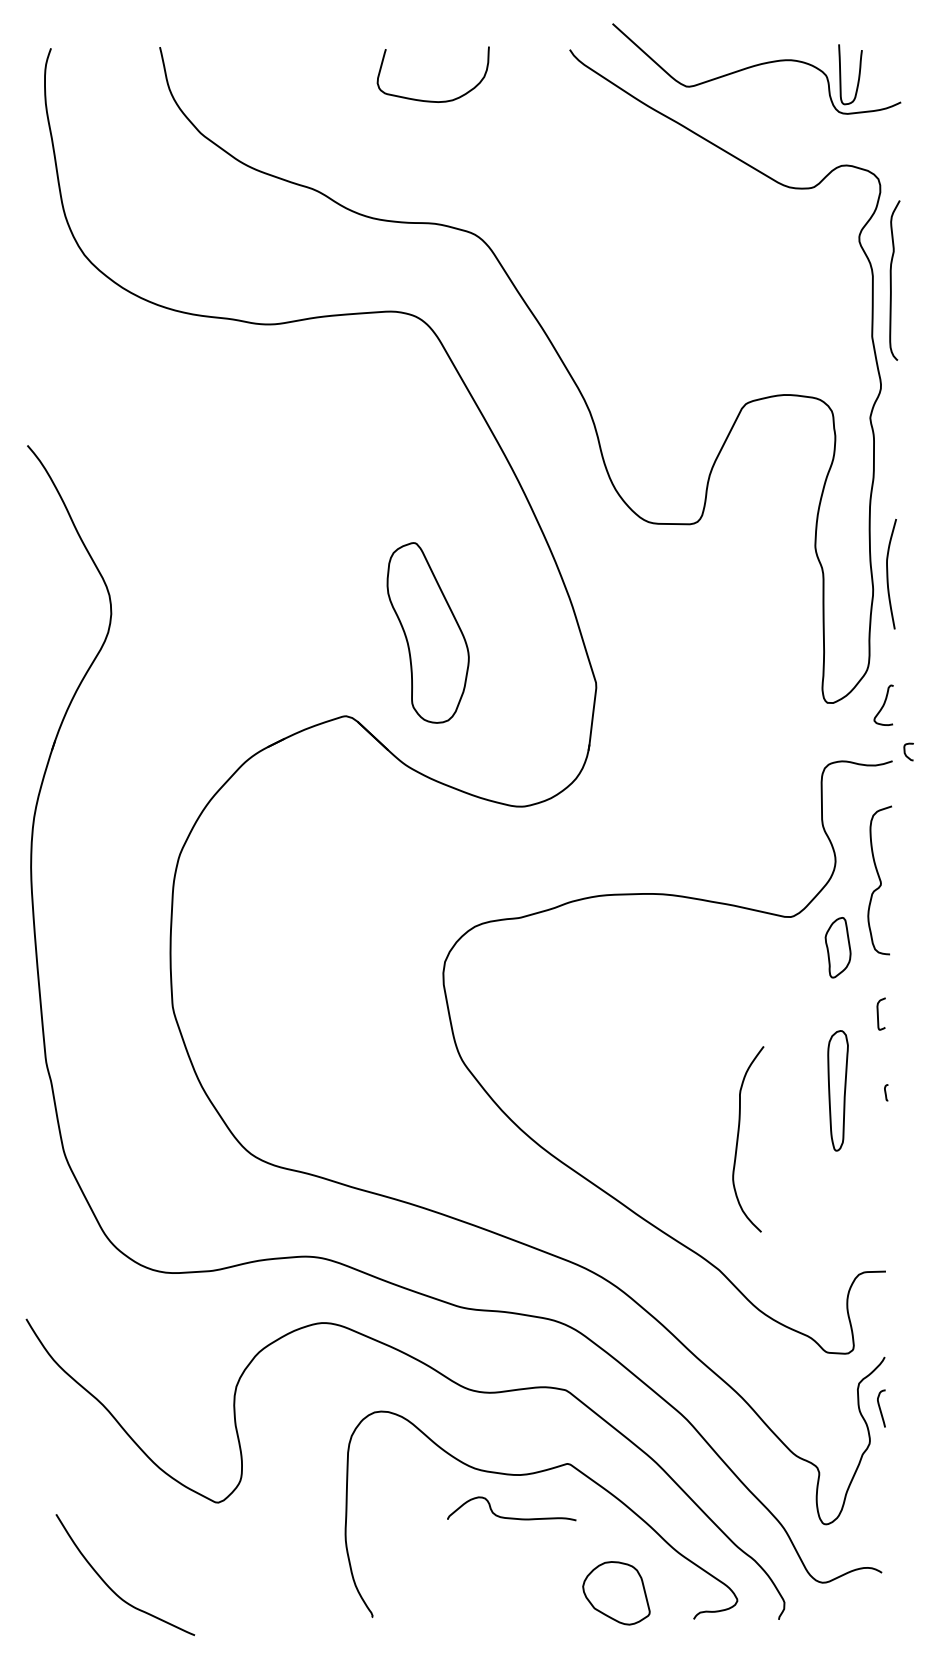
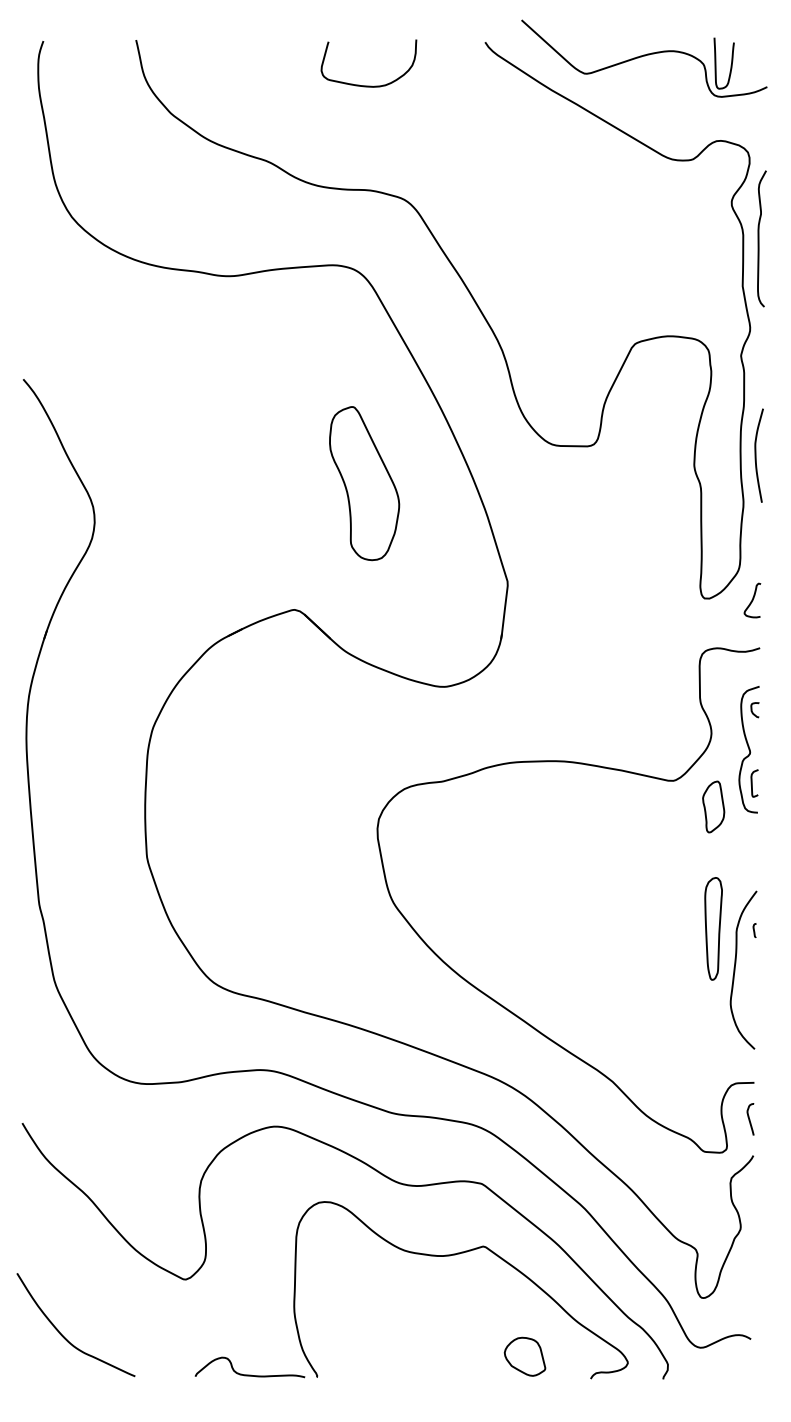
curve: (888, 574) -> (756, 455), moved
part: (427, 632) -> (363, 483), moved
curve: (905, 751) -> (752, 709), moved
curve: (878, 1013) -> (752, 782), moved
curve: (738, 1139) -> (735, 970), moved
curve: (880, 1408) -> (749, 1119), moved
curve: (511, 1517) -> (249, 1374), moved
curve: (111, 1588) -> (64, 1336), moved
part: (616, 1593) -> (524, 1356), size x0.71

